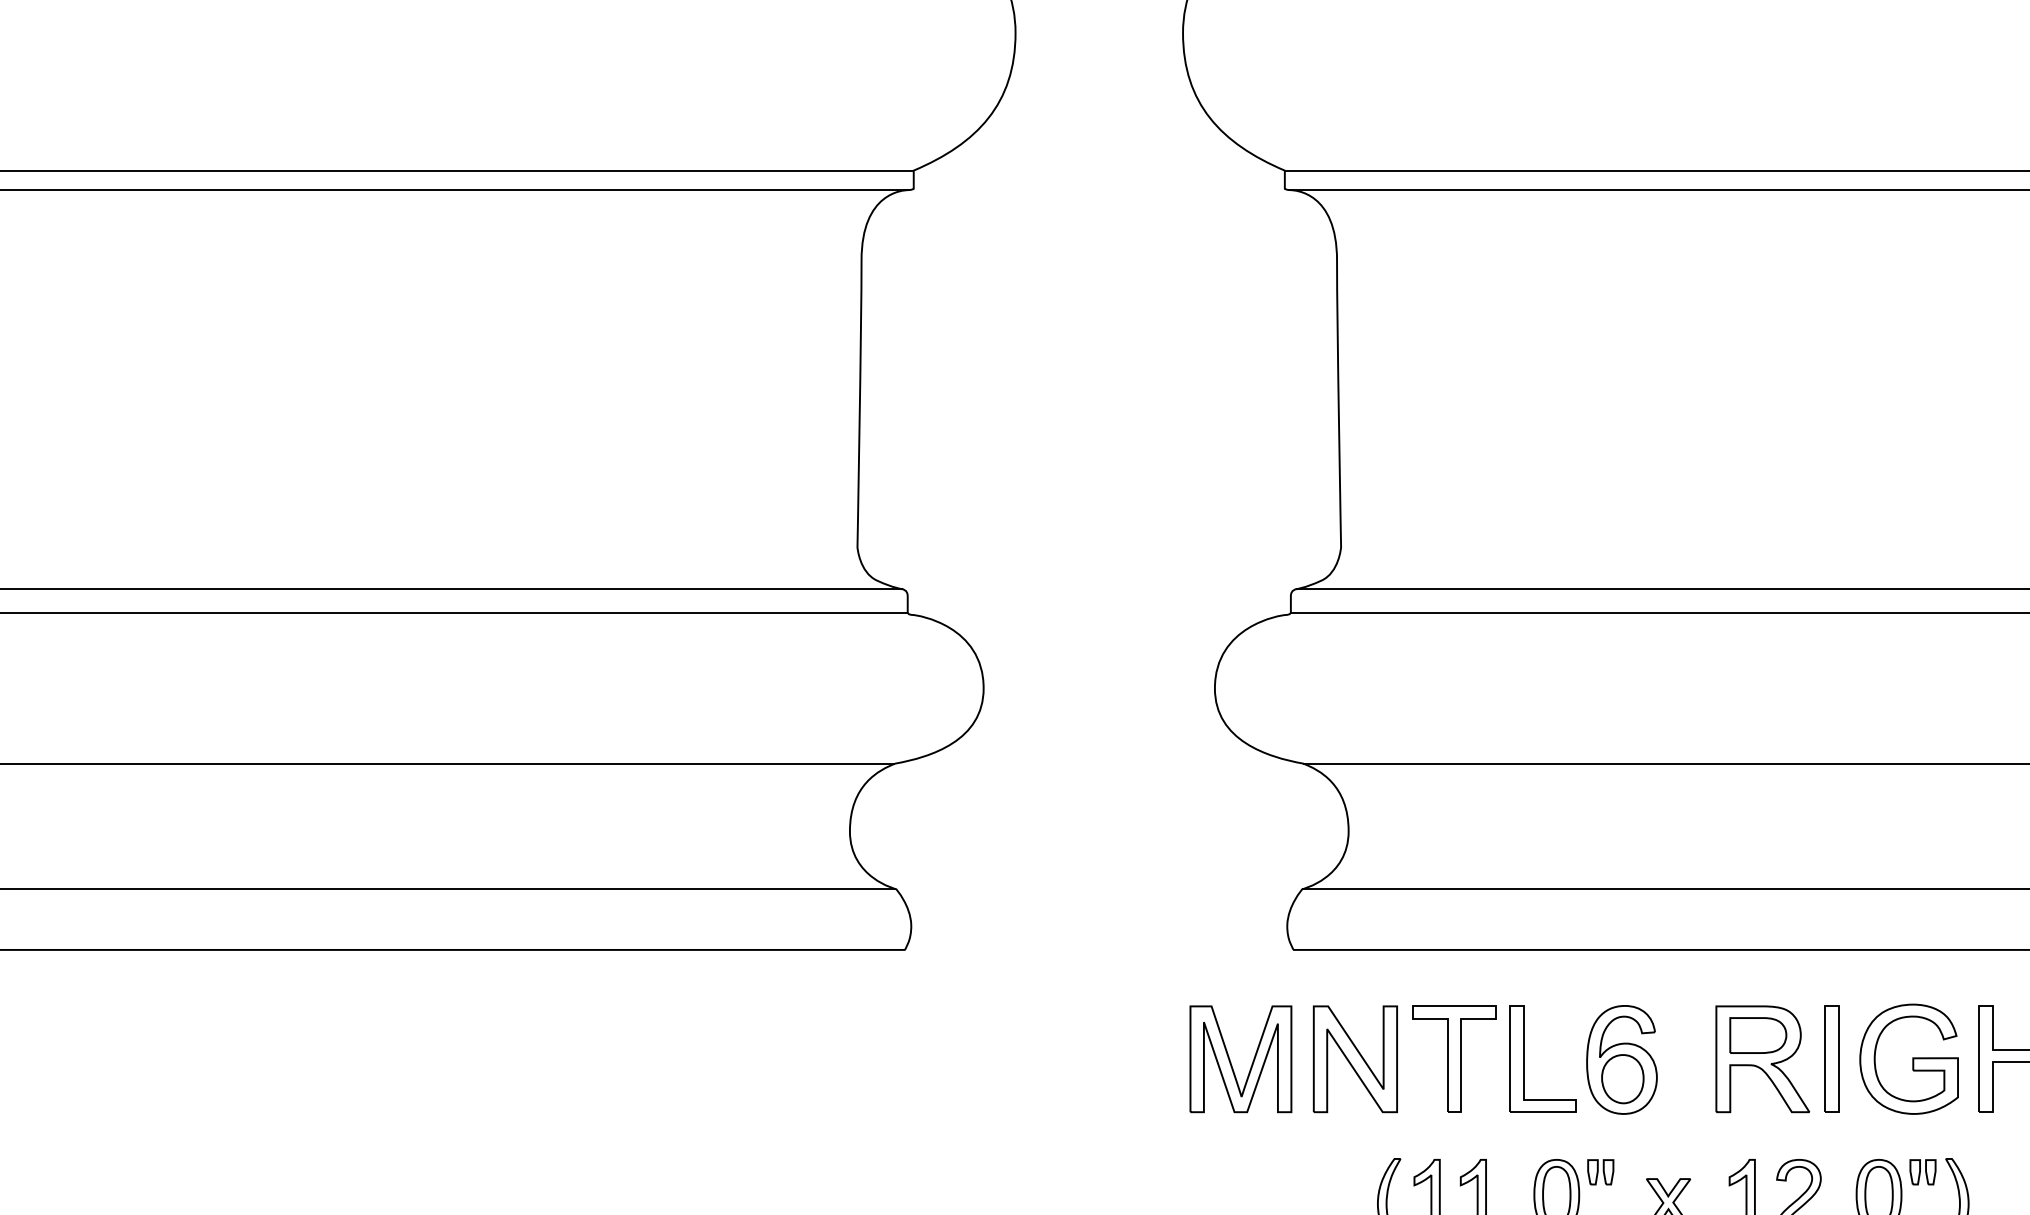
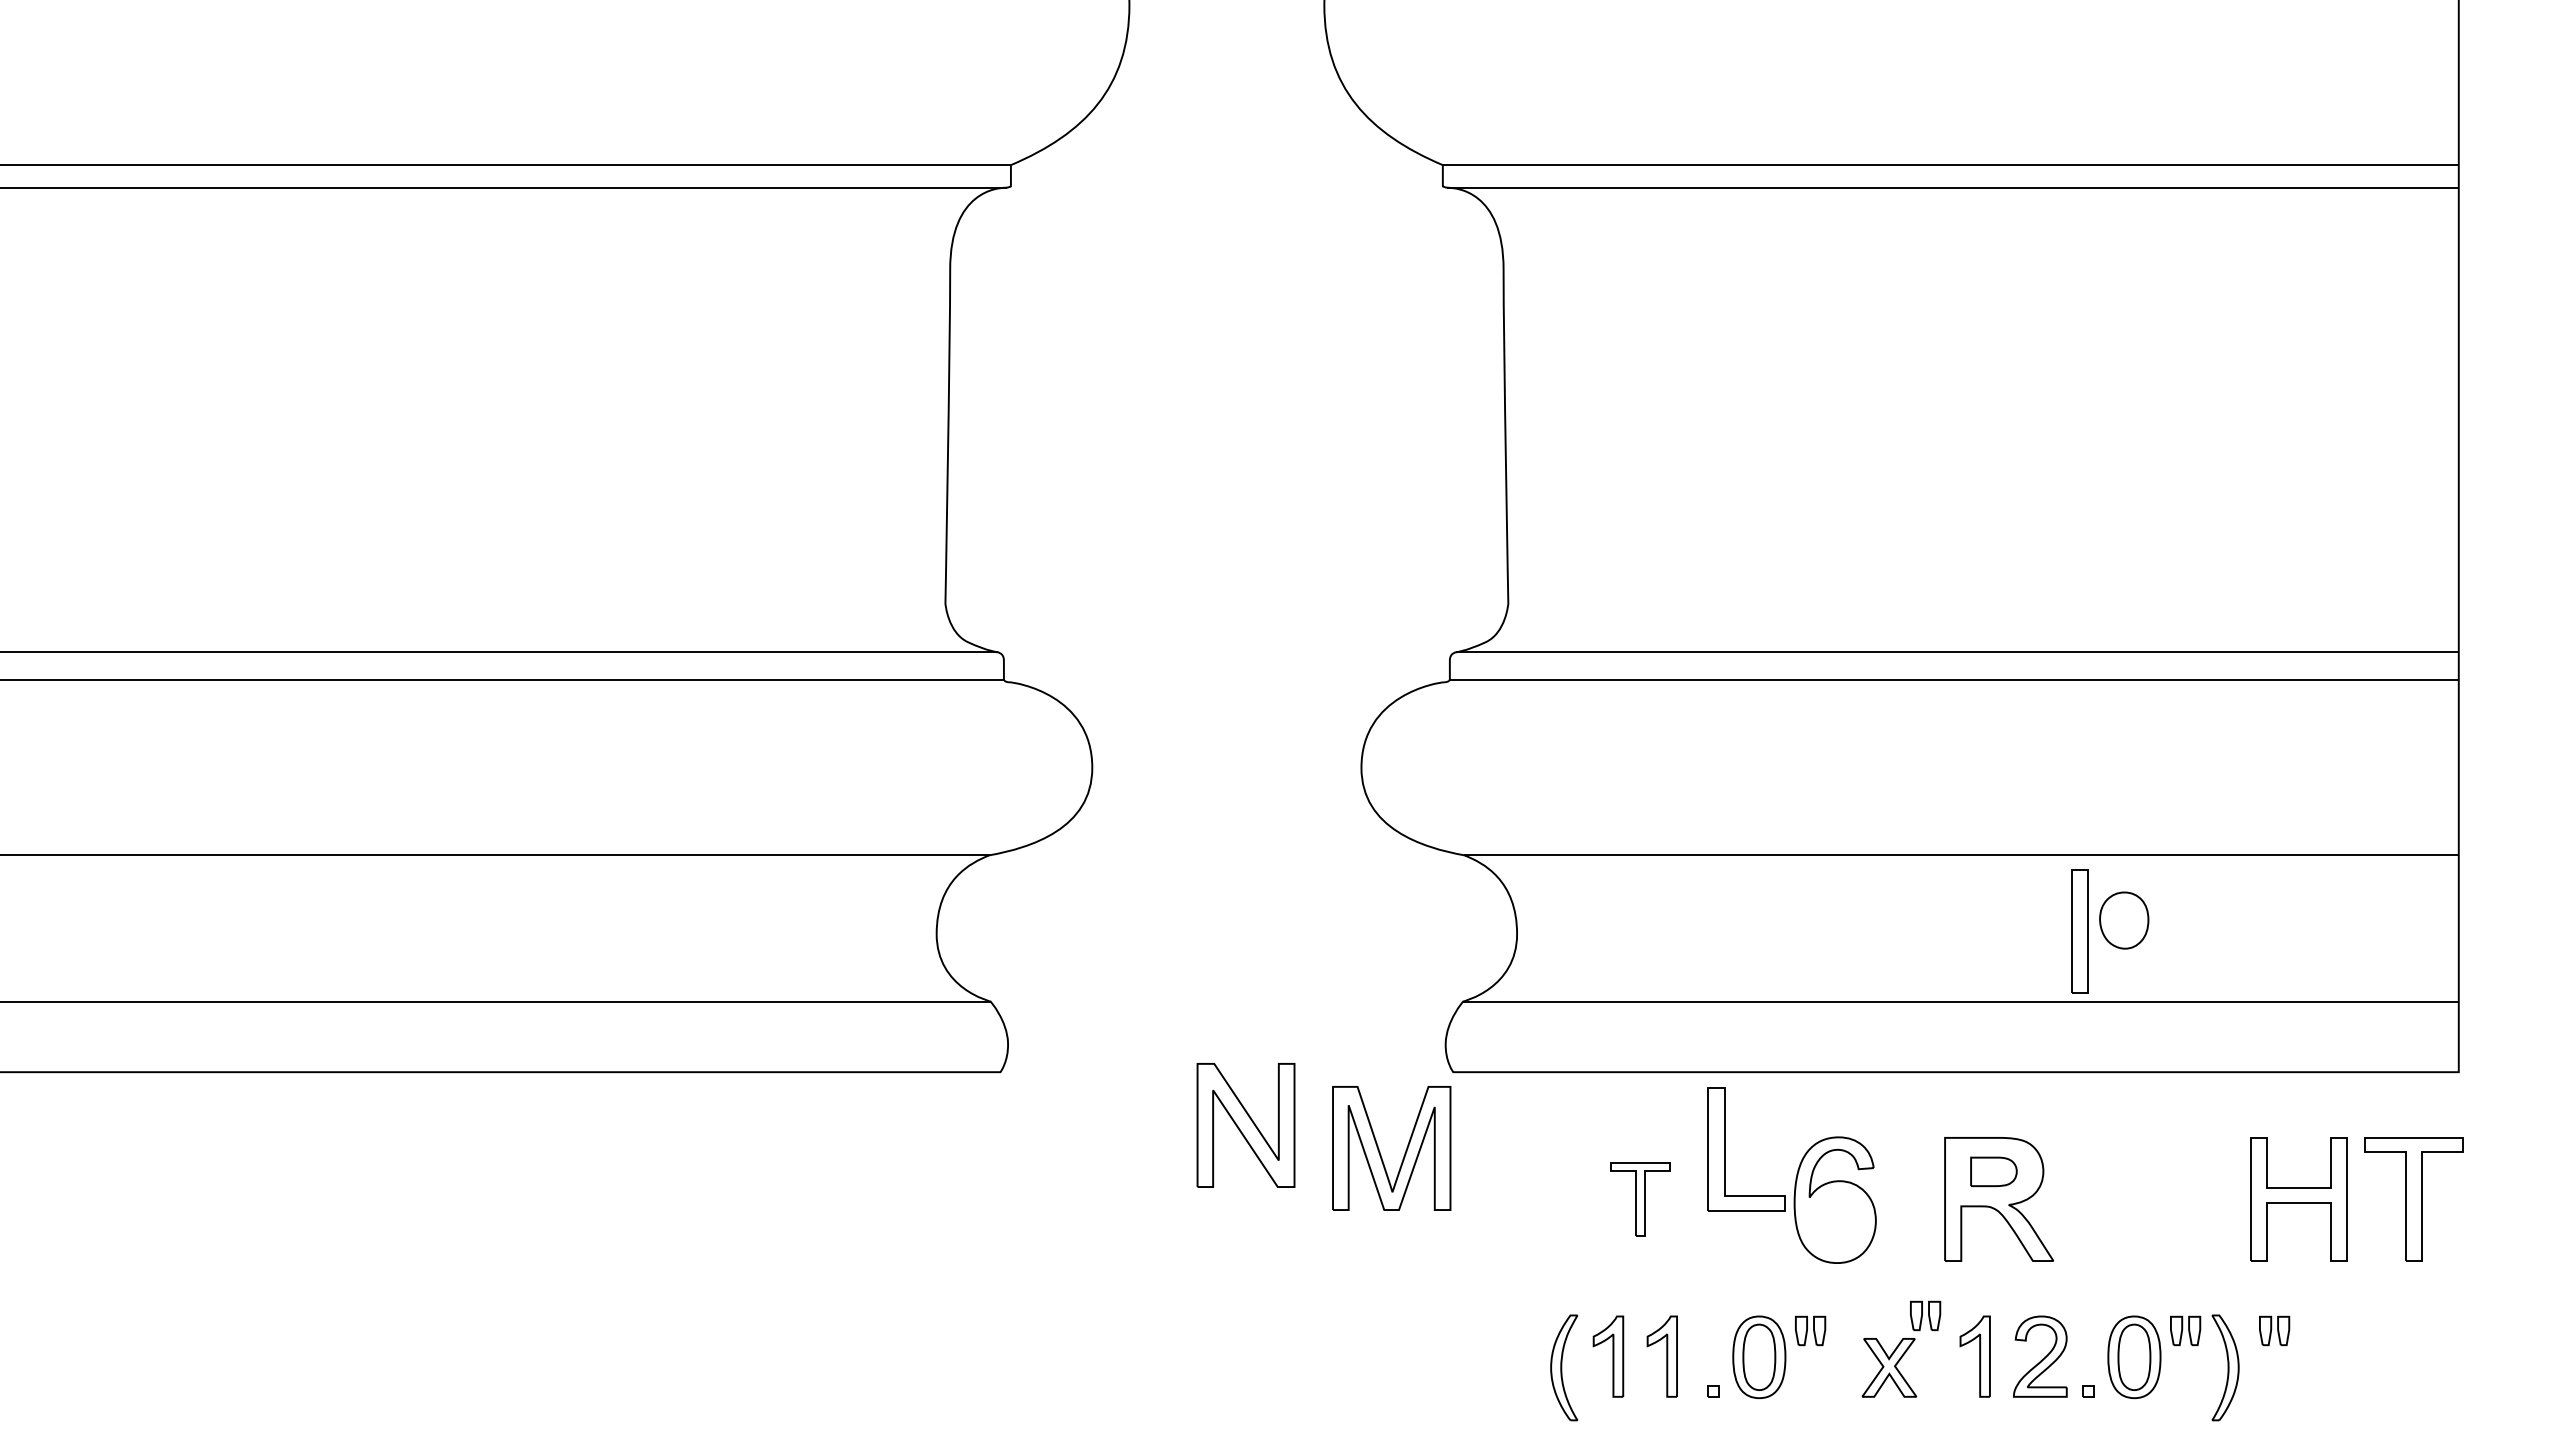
part: (1757, 1035) -> (1993, 1171), size x0.7
part: (1909, 1058) -> (2169, 1198), removed
part: (1355, 1059) -> (1245, 1125), moved
part: (1454, 1059) -> (1640, 1199), size x0.6
part: (1525, 1059) -> (1725, 1149), moved
part: (1831, 1059) -> (2079, 931), moved
part: (1231, 1061) -> (1380, 1151), moved
part: (1623, 1079) -> (2124, 920), moved
part: (1699, 1159) -> (1925, 1315), added
part: (1999, 1171) -> (2274, 1330), added

